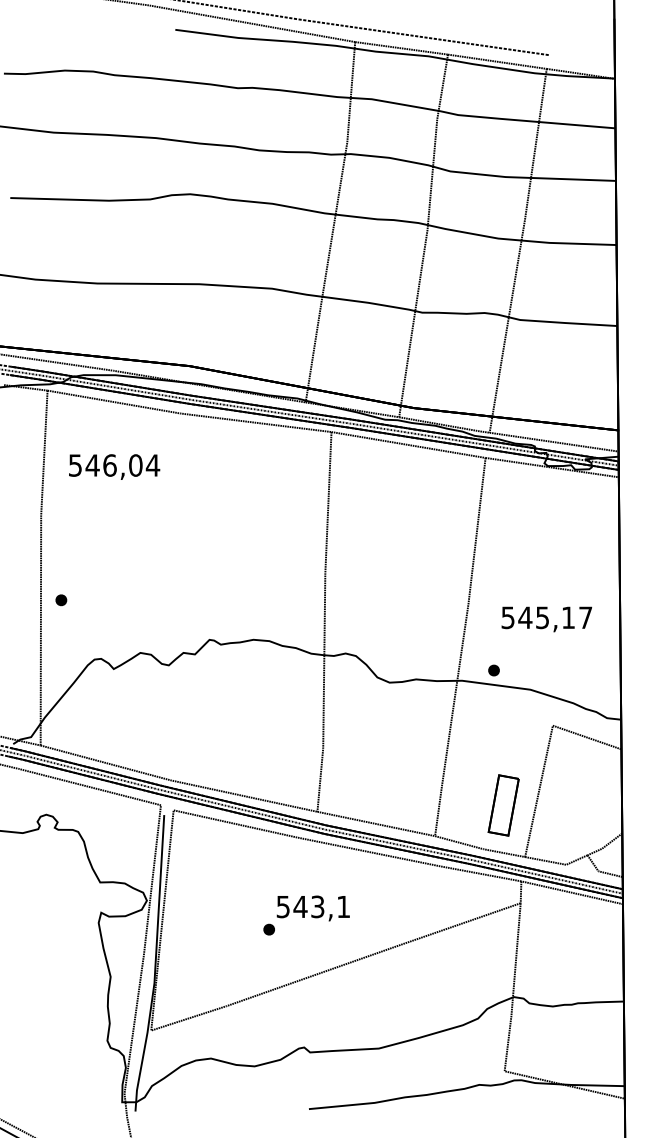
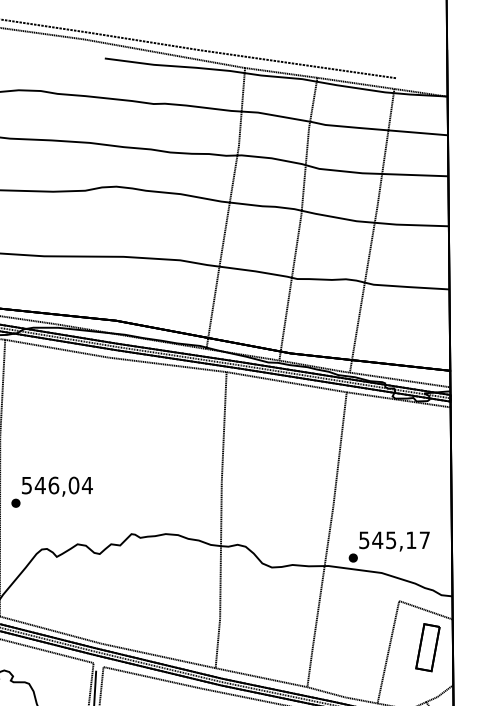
text: (114, 466) -> (57, 486), moved
text: (546, 619) -> (394, 541), moved
part: (503, 805) -> (427, 647), moved

